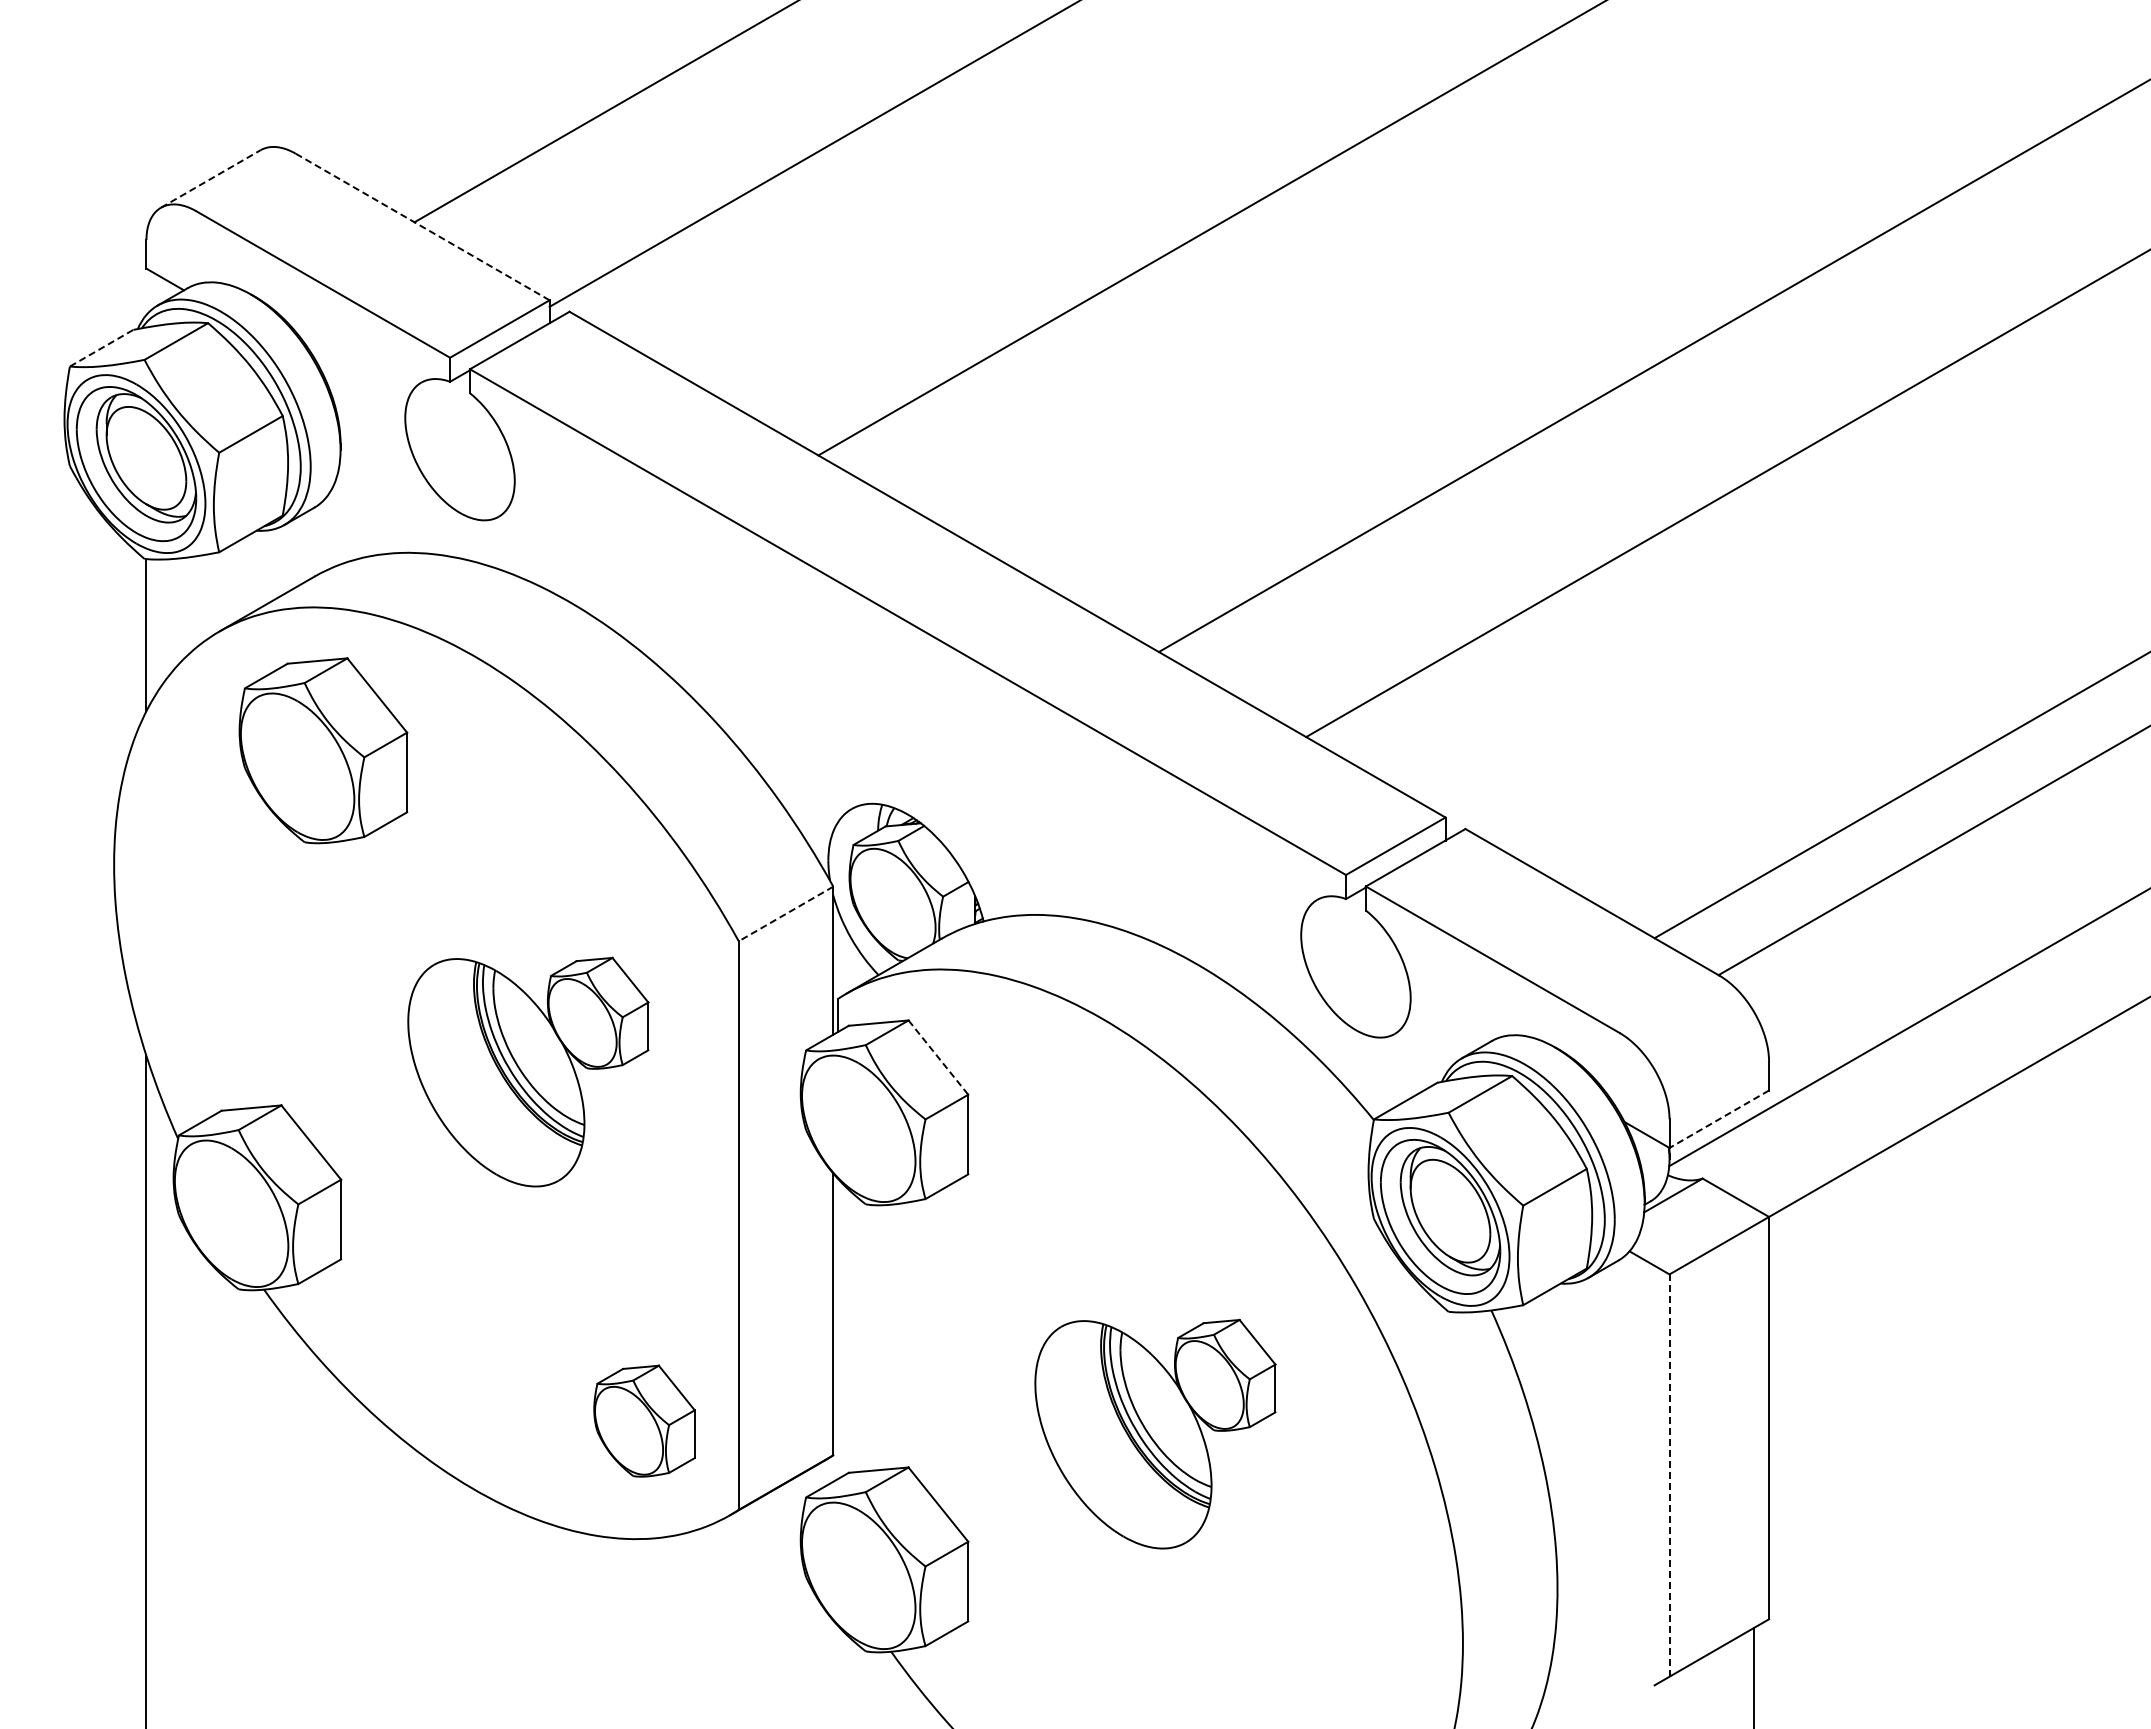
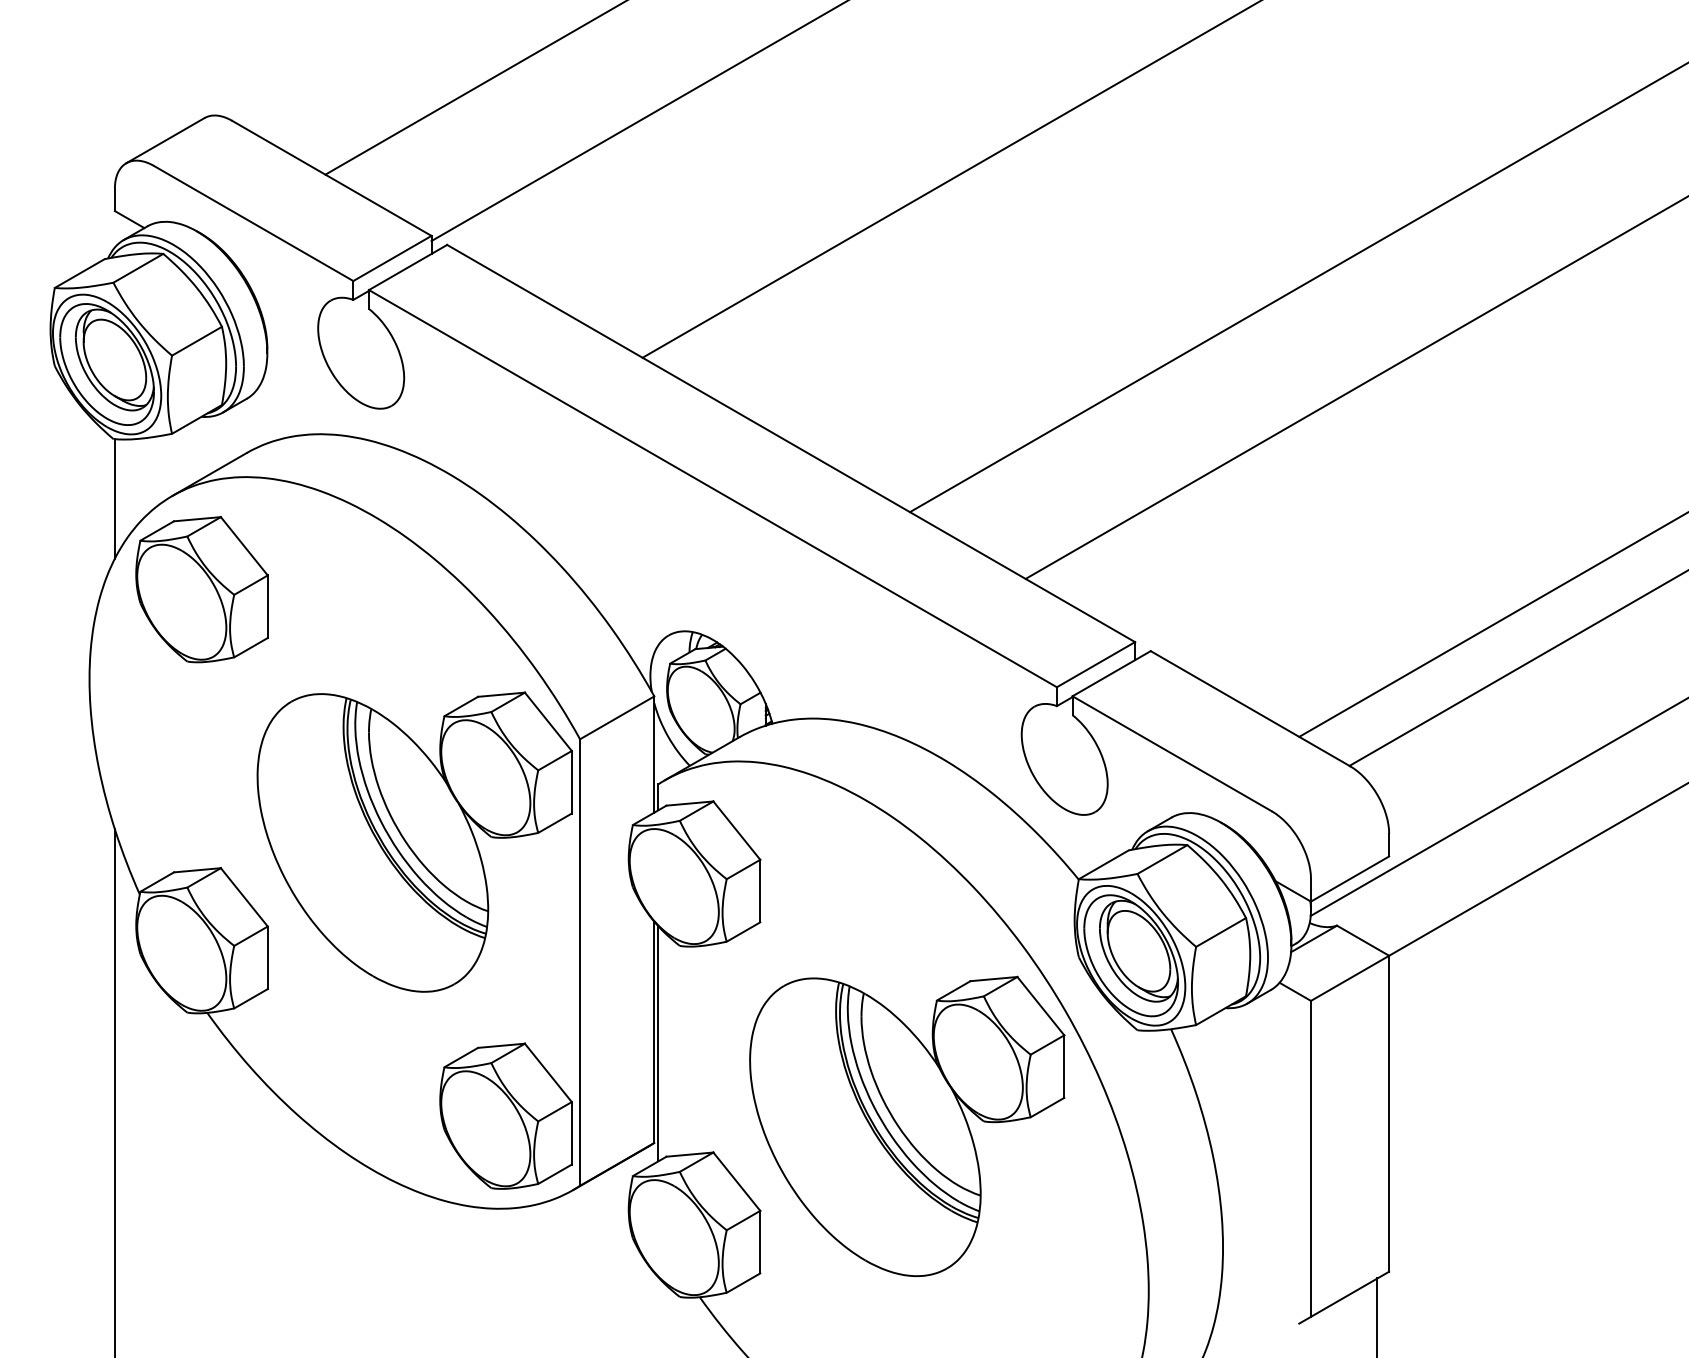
line: (211, 178) -> (166, 140), dashed -> solid
line: (422, 227) -> (331, 178), dashed -> solid
line: (101, 348) -> (79, 273), dashed -> solid
part: (323, 750) -> (202, 589), moved
line: (786, 913) -> (617, 717), dashed -> solid
line: (938, 1057) -> (736, 830), dashed -> solid
part: (528, 1071) -> (414, 841), size x1.67
line: (1718, 1119) -> (1349, 879), dashed -> solid
line: (838, 1328) -> (658, 1043), added
part: (644, 1420) -> (506, 1115), size x1.67
part: (1155, 1433) -> (907, 1125), size x1.67
line: (1669, 1475) -> (1310, 1158), dashed -> solid

